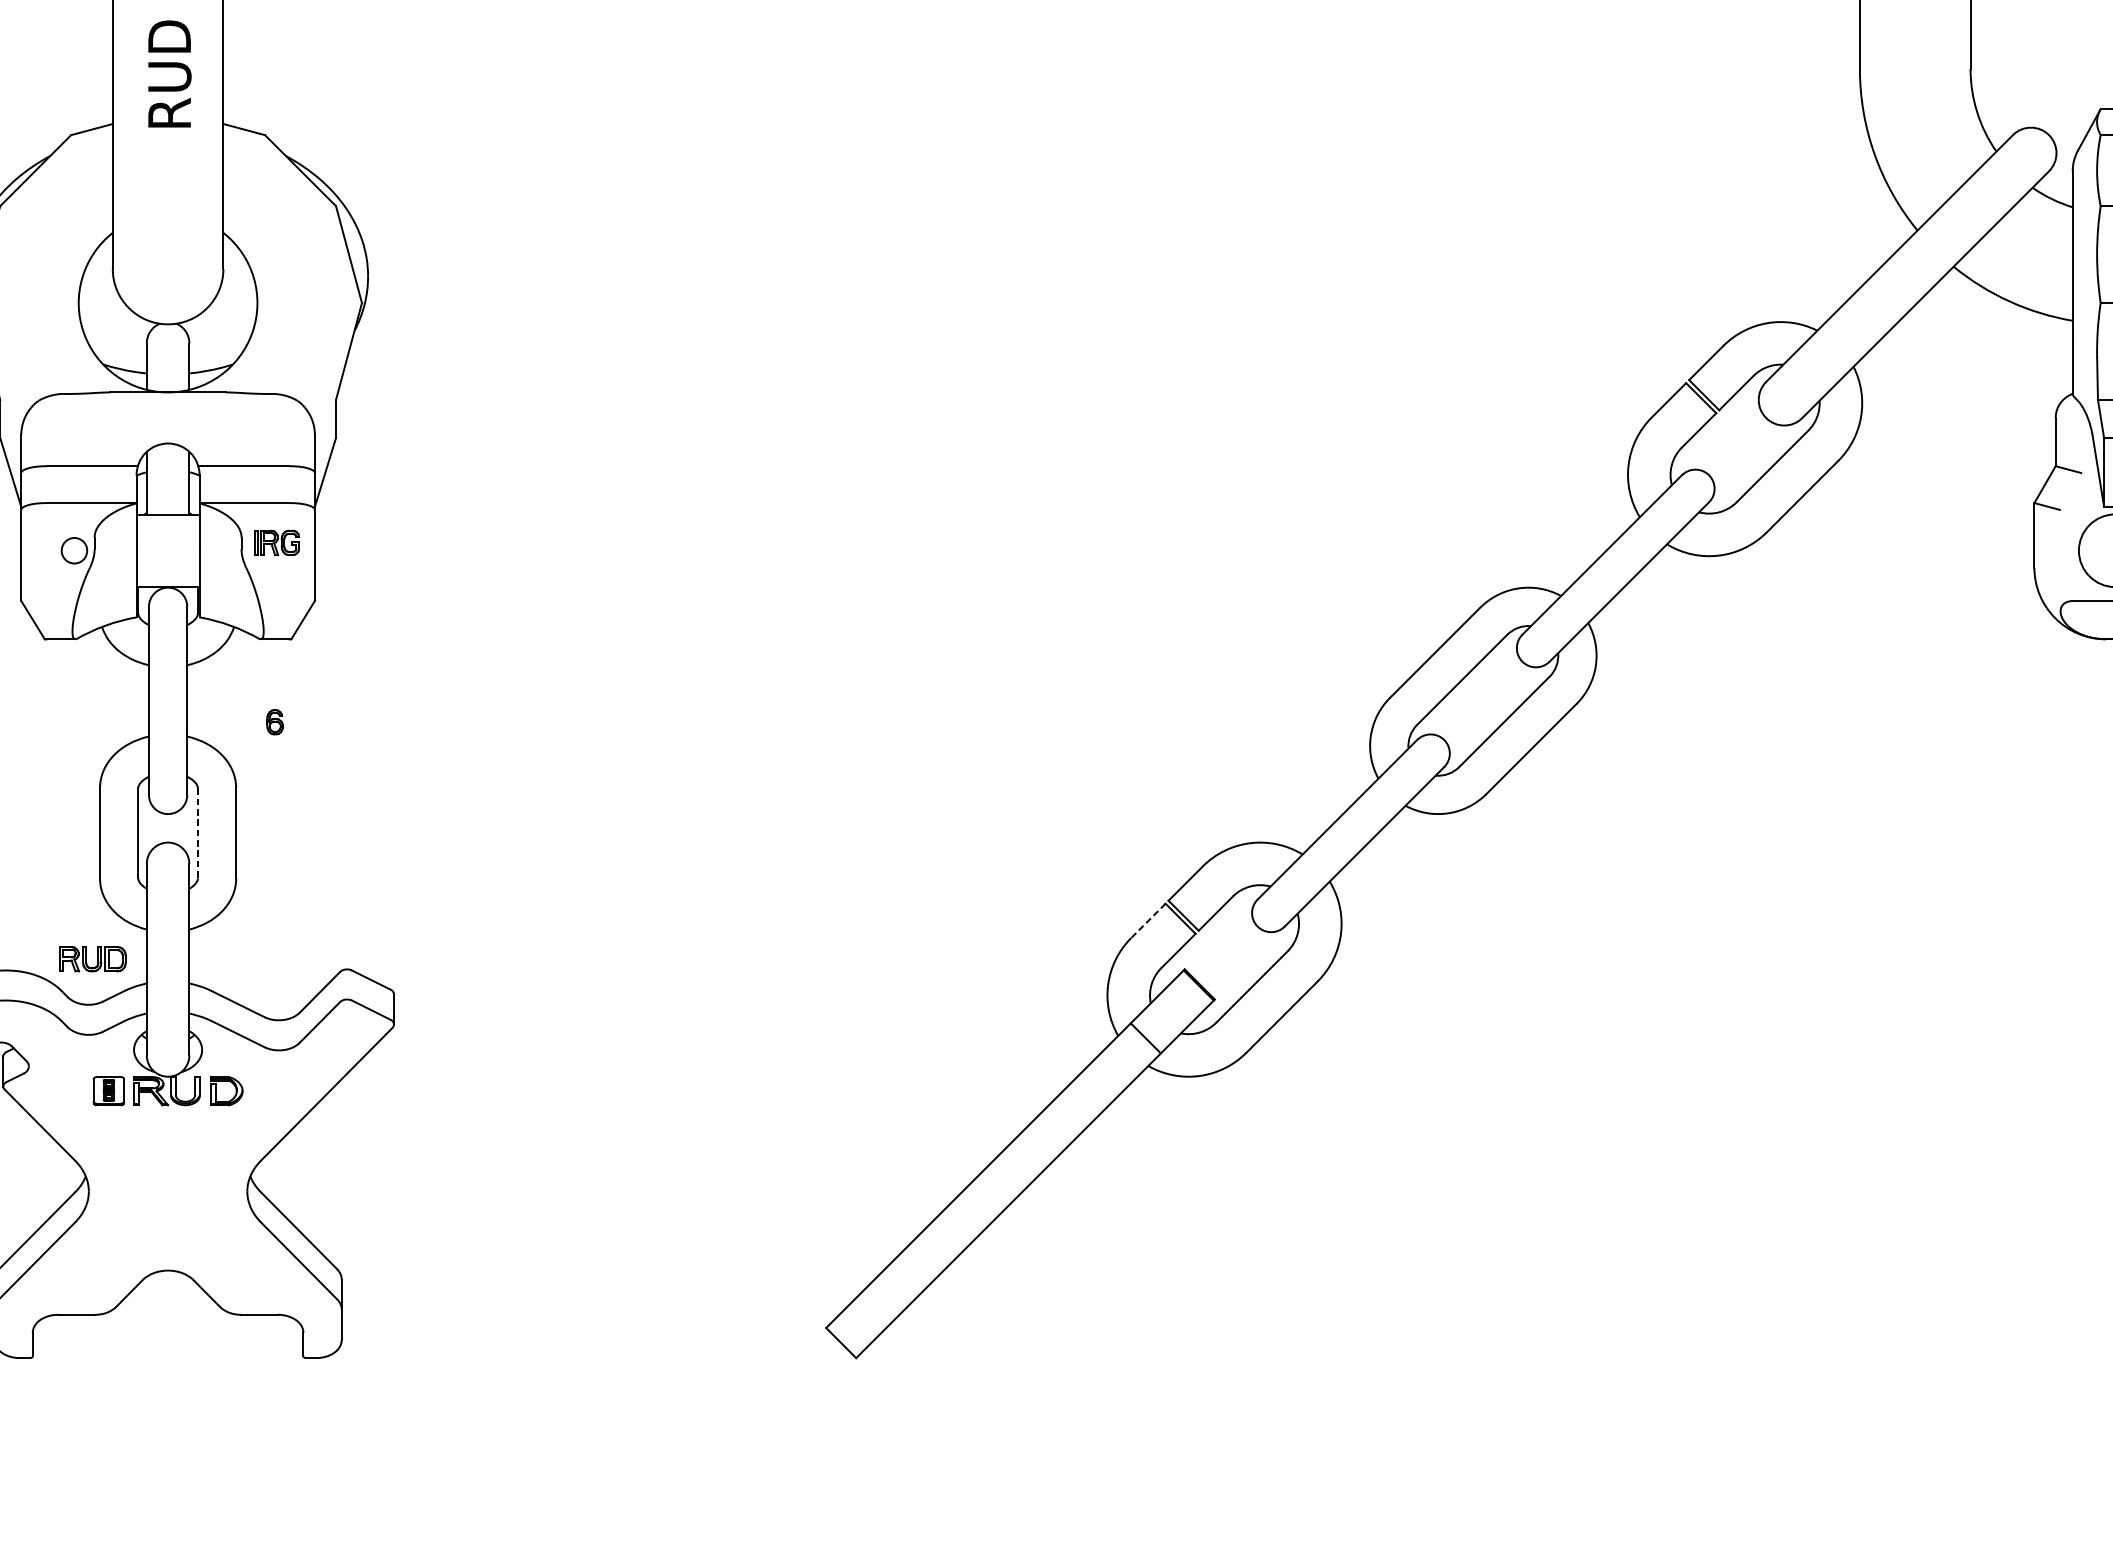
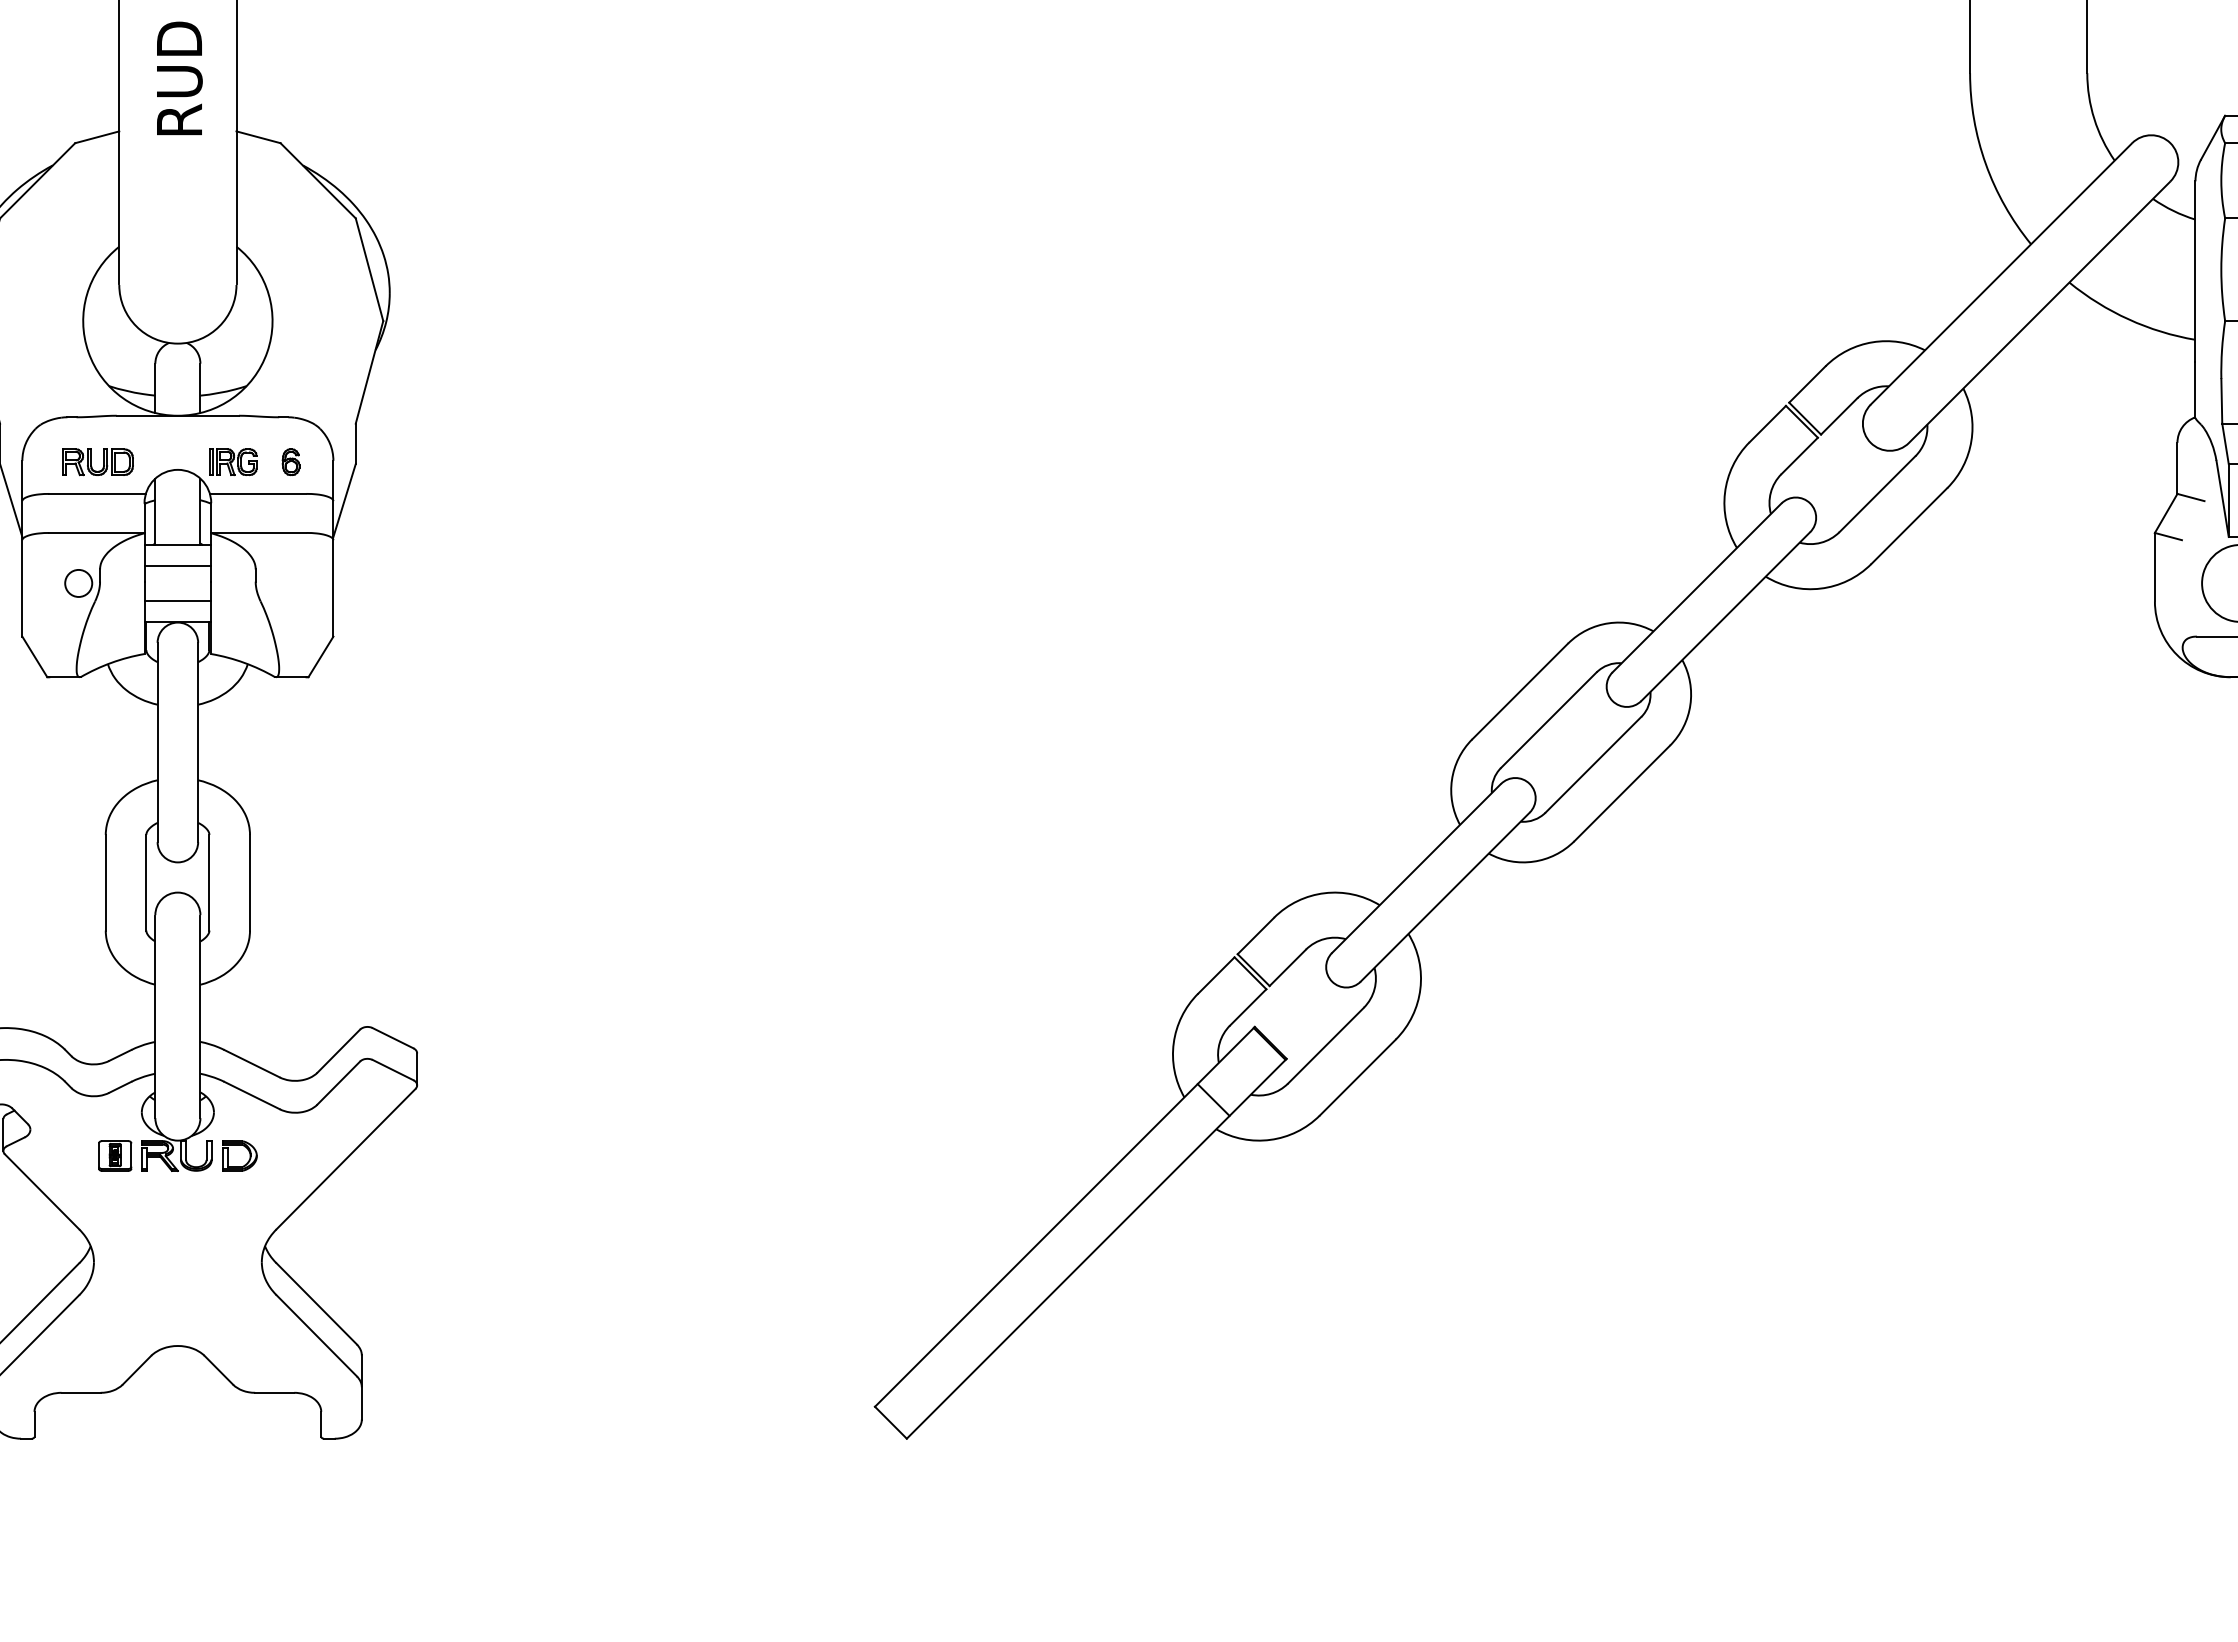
line: (167, 533) -> (177, 565), added
part: (277, 542) -> (233, 461), moved
line: (167, 567) -> (177, 601), added
part: (274, 722) -> (290, 462), moved
line: (197, 833) -> (209, 882), dashed -> solid
line: (1148, 920) -> (1216, 975), dashed -> solid
part: (92, 959) -> (97, 462), moved

